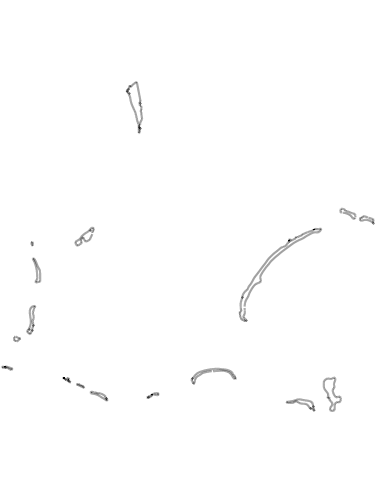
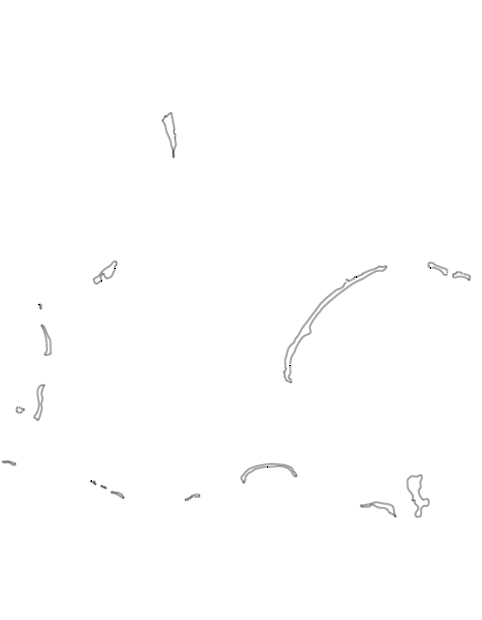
part: (134, 107) -> (169, 135), size x0.7
part: (84, 236) -> (105, 272), moved
part: (270, 263) -> (322, 310), moved
part: (16, 338) -> (19, 409), moved
part: (84, 389) -> (106, 489), size x0.6

